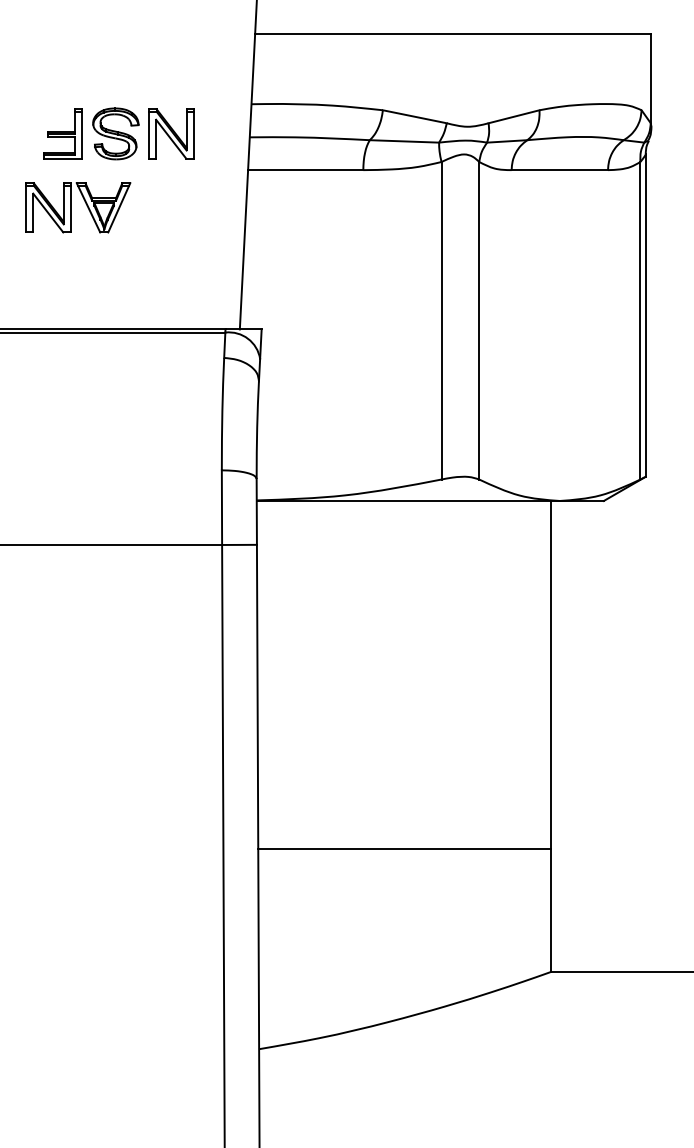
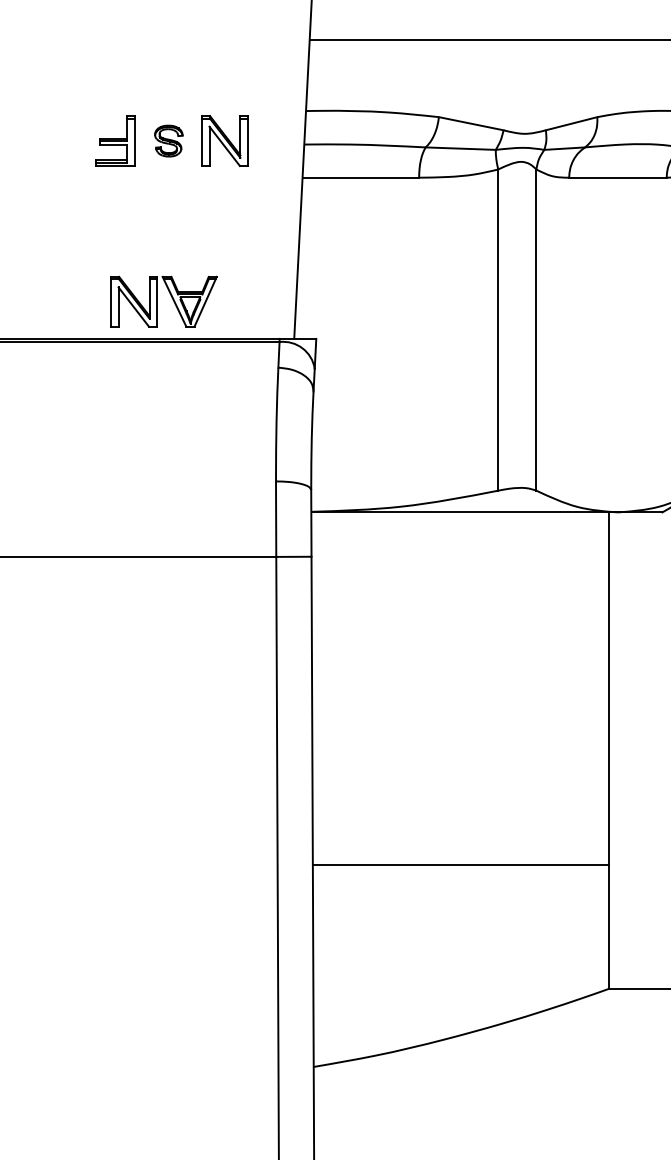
part: (115, 133) -> (168, 140), size x0.6
part: (71, 207) -> (157, 301), moved

